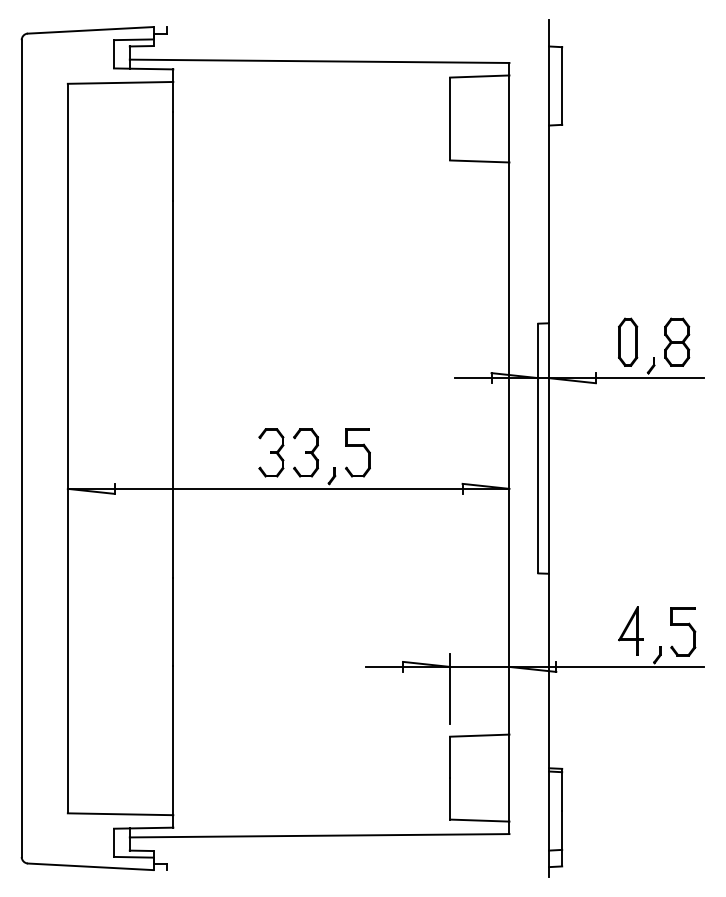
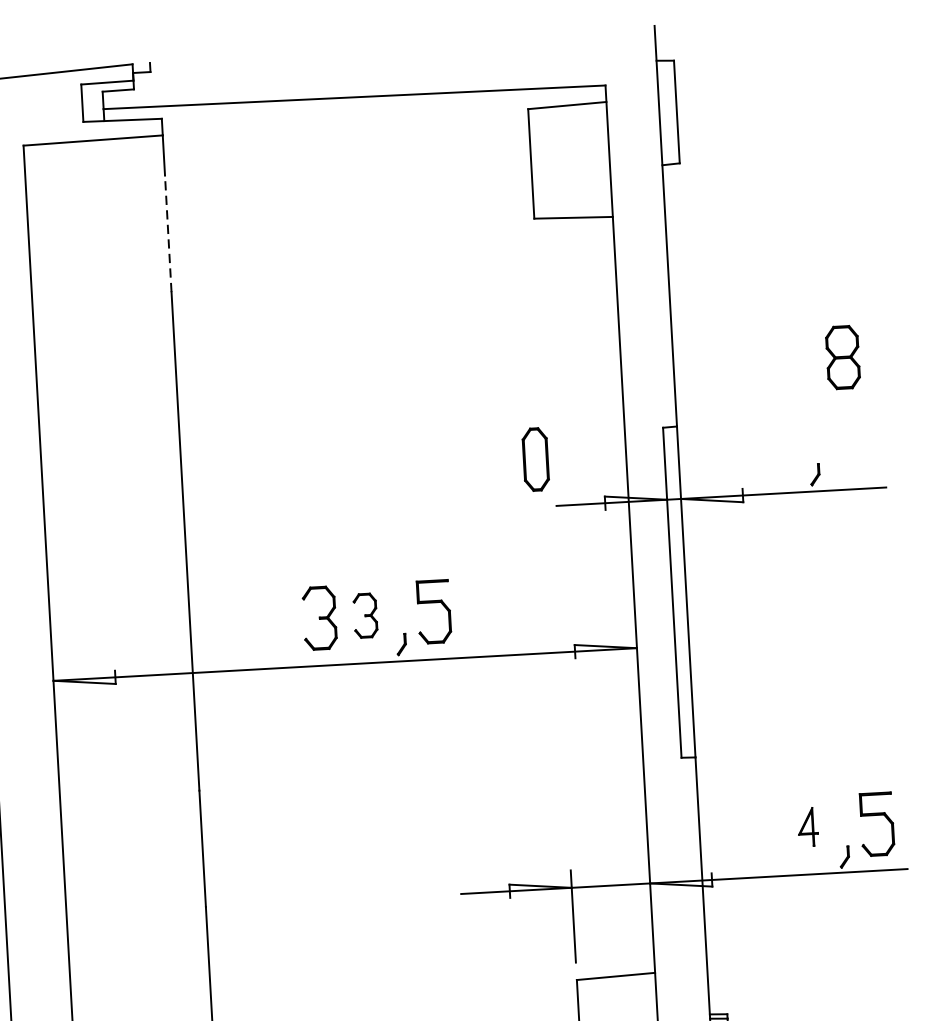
line: (173, 156) -> (168, 233), solid -> dashed
part: (628, 341) -> (536, 458), moved
part: (677, 341) -> (843, 356), moved
part: (305, 452) -> (364, 615), size x0.7
part: (630, 630) -> (807, 826), size x0.6

